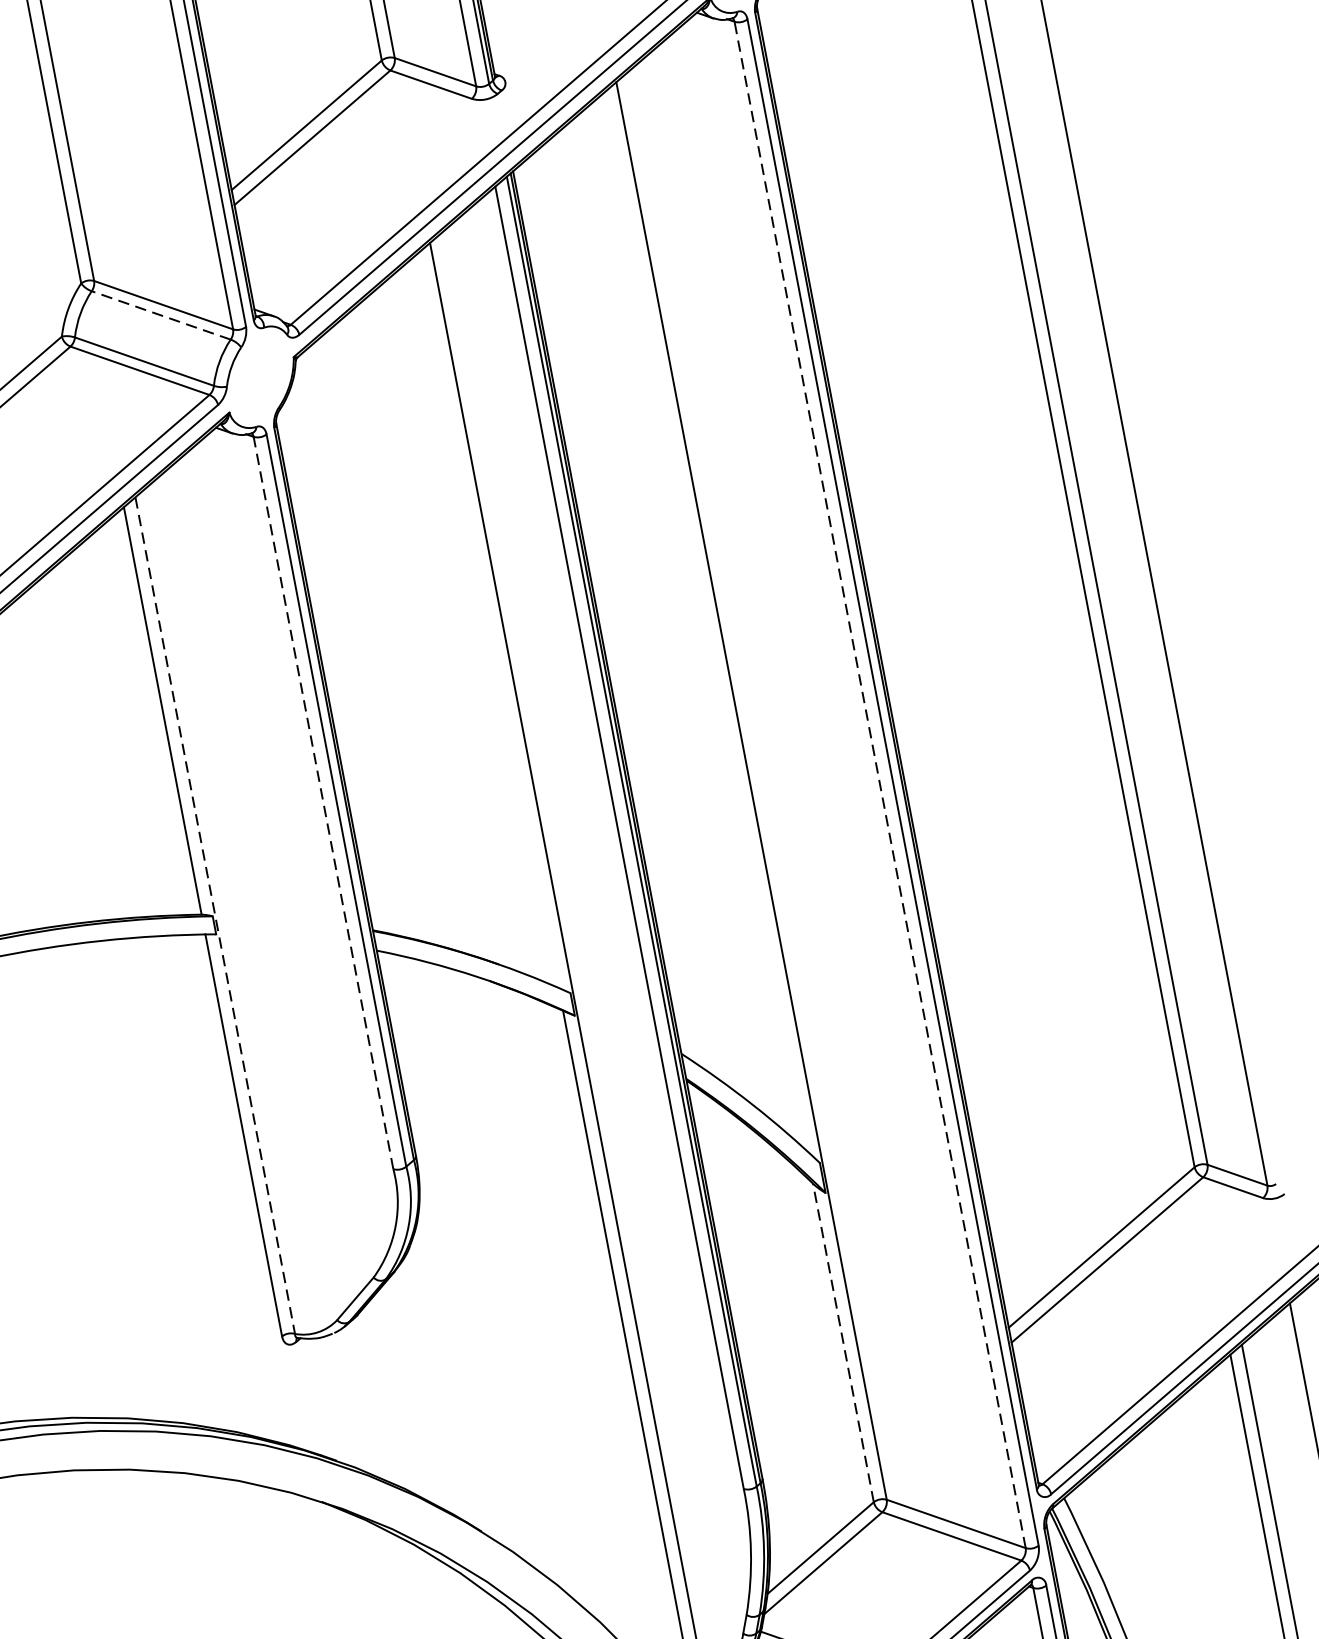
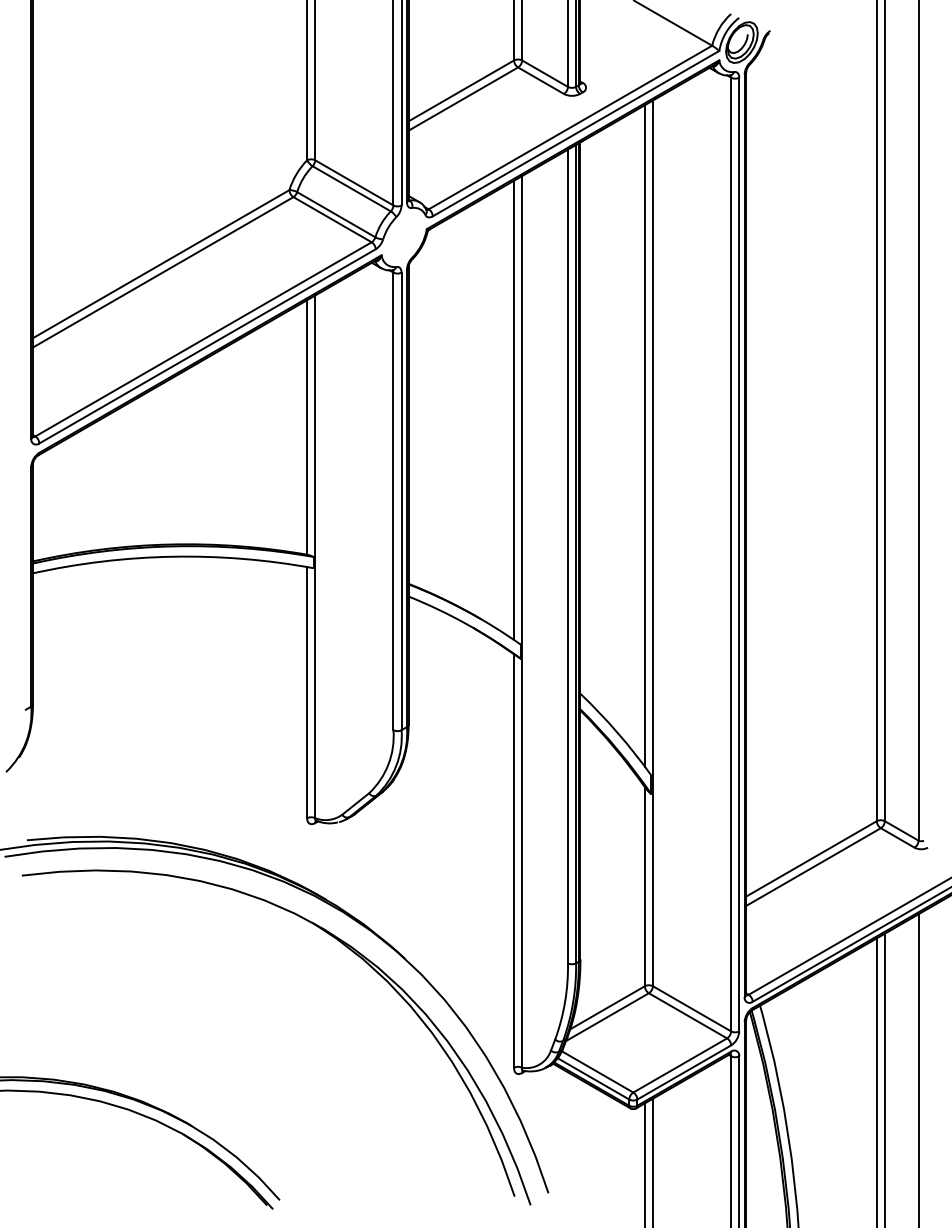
line: (160, 315) -> (351, 188), dashed -> solid
line: (489, 618) -> (514, 409), added
line: (705, 620) -> (644, 435), added
line: (880, 784) -> (731, 554), dashed -> solid
line: (323, 803) -> (393, 501), dashed -> solid
line: (215, 916) -> (315, 557), dashed -> solid
line: (842, 1342) -> (644, 886), dashed -> solid

